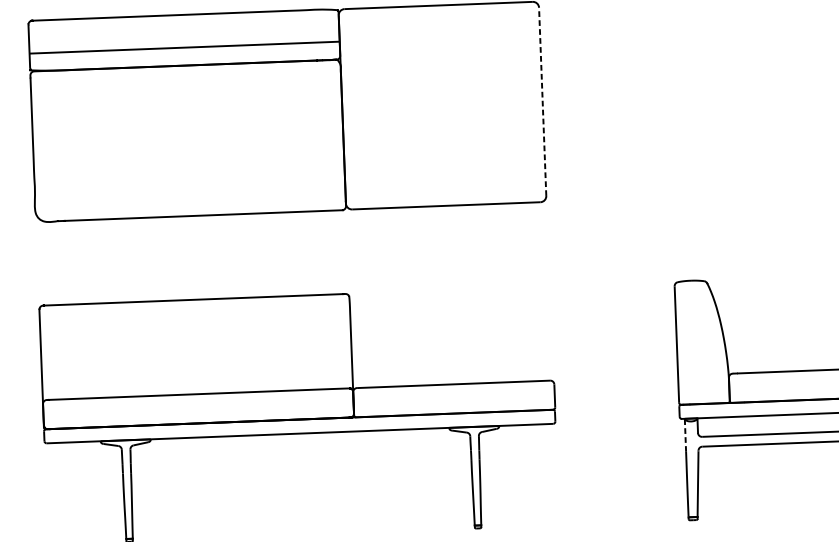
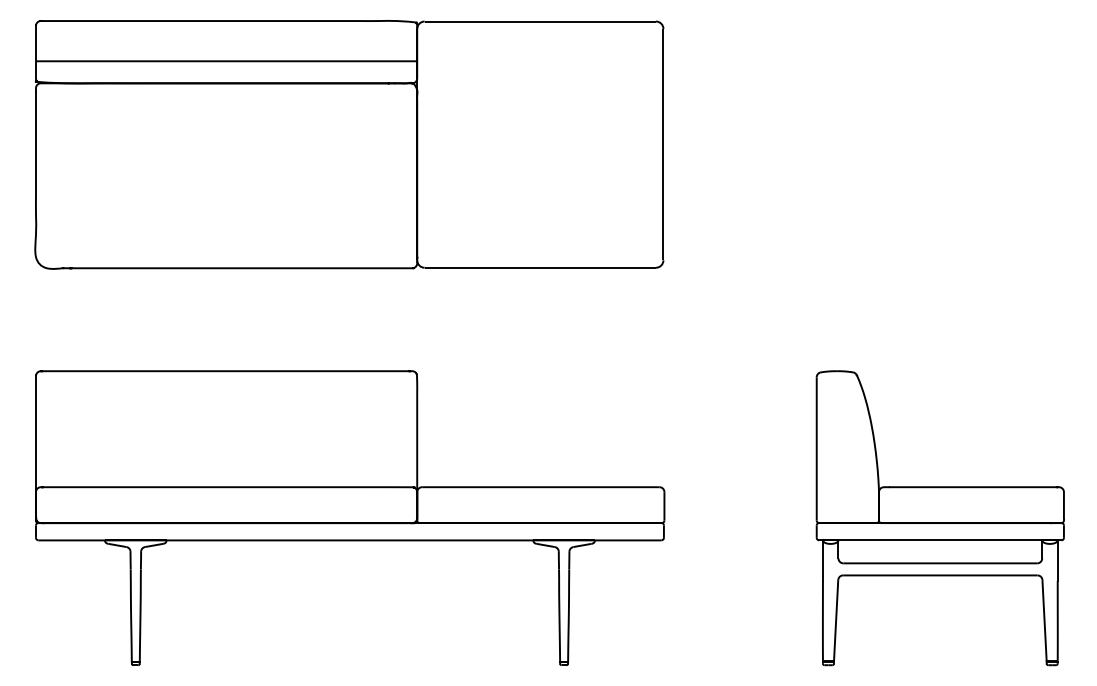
line: (542, 101) -> (663, 144), dashed -> solid
line: (685, 435) -> (822, 560), dashed -> solid

